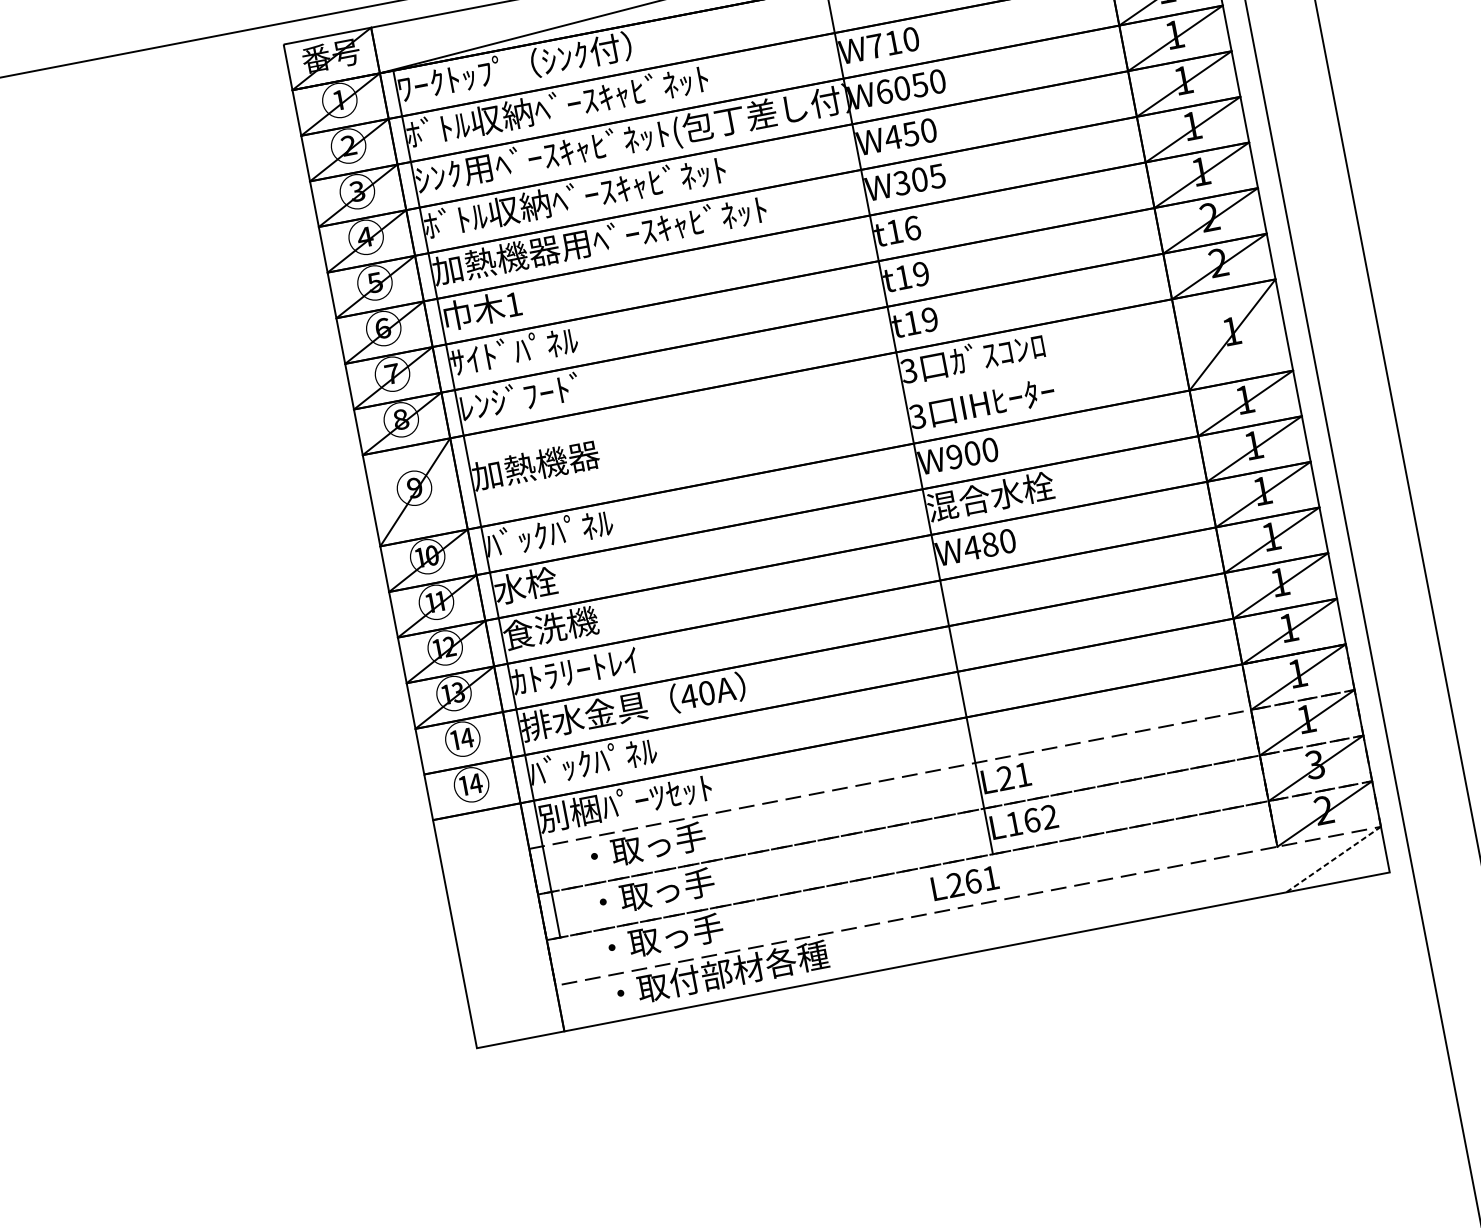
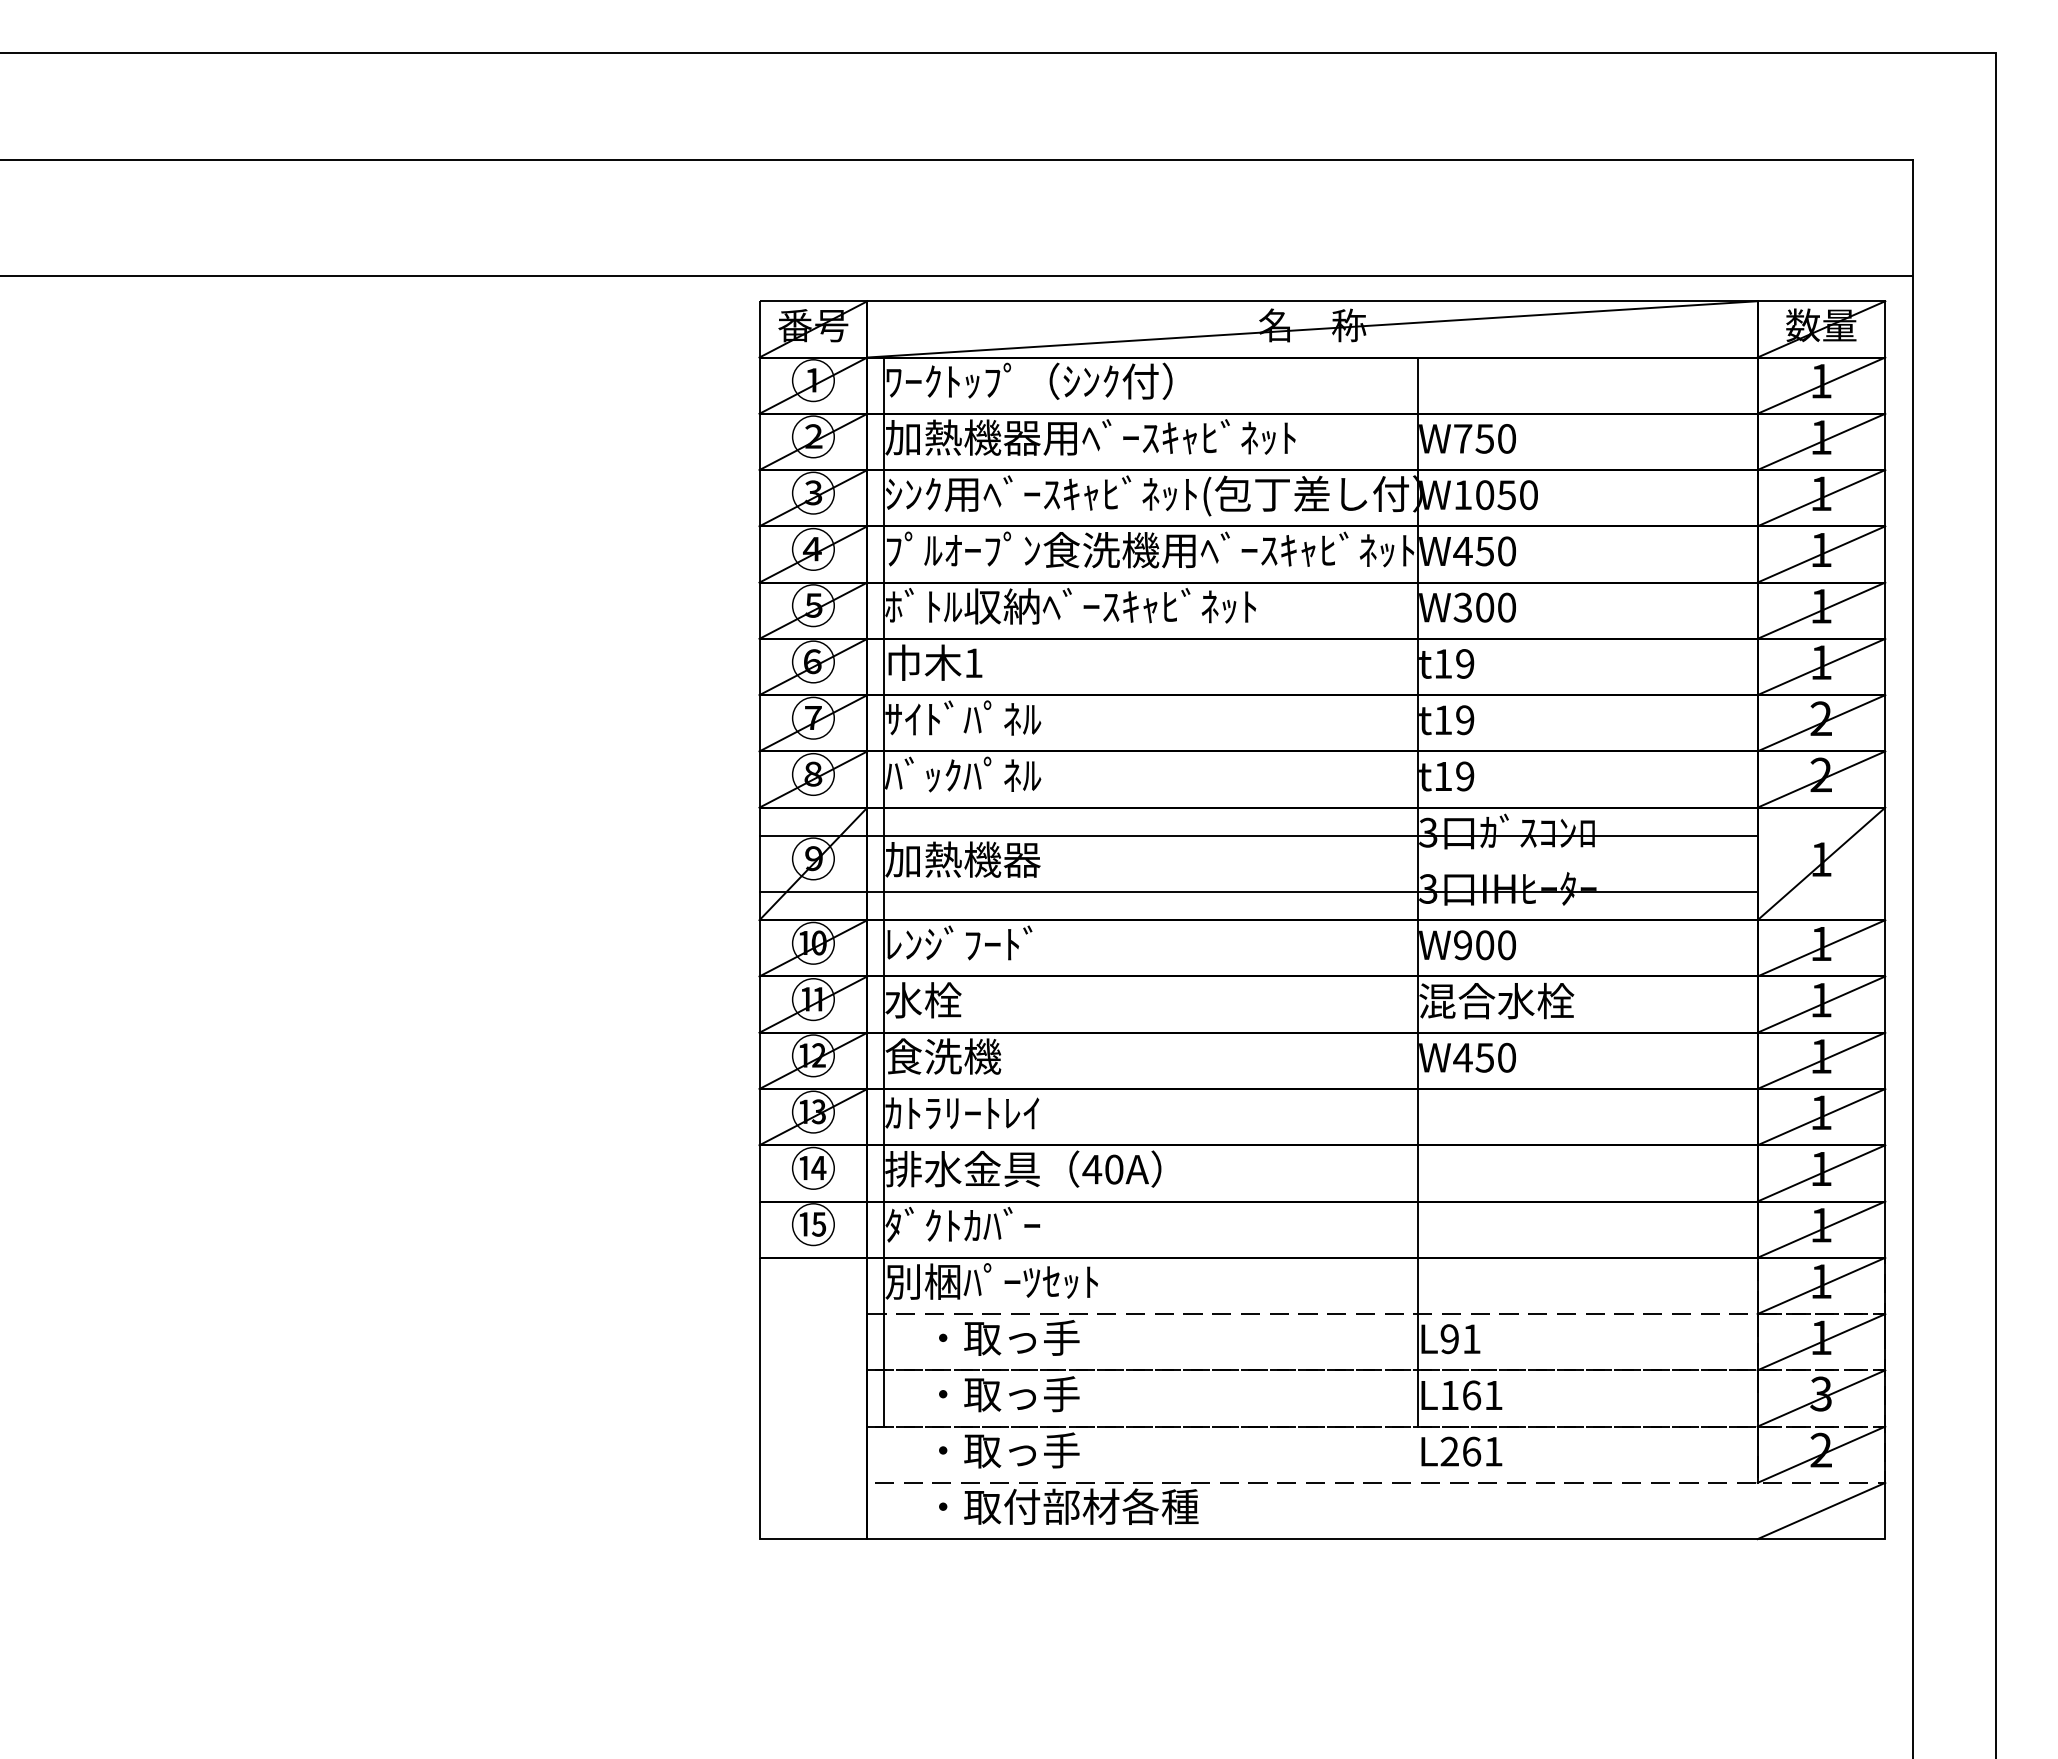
text: (892, 42) -> (1484, 438), W710 -> W750
text: (884, 92) -> (1463, 495), W6050 -> W1050
text: (573, 103) -> (1090, 437), ﾎﾞﾄﾙ収納ﾍﾞｰｽｷｬﾋﾞﾈｯﾄ -> 加熱機器用ﾍﾞｰｽｷｬﾋﾞﾈｯﾄ
text: (937, 176) -> (1506, 607), W305 -> W300
text: (638, 184) -> (1149, 549), ﾎﾞﾄﾙ収納ﾍﾞｰｽｷｬﾋﾞﾈｯﾄ -> ﾌﾟﾙｵｰﾌﾟﾝ食洗機用ﾍﾞｰｽｷｬﾋﾞﾈｯﾄ
text: (912, 228) -> (1465, 663), t16 -> t19
text: (599, 240) -> (1090, 606), 加熱機器用ﾍﾞｰｽｷｬﾋﾞﾈｯﾄ -> ﾎﾞﾄﾙ収納ﾍﾞｰｽｷｬﾋﾞﾈｯﾄ
text: (522, 396) -> (963, 774), ﾚﾝｼﾞﾌｰﾄﾞ -> ﾊﾞｯｸﾊﾟﾈﾙ
line: (771, 399) -> (1258, 835), added
line: (780, 446) -> (1258, 892), added
text: (549, 533) -> (963, 943), ﾊﾞｯｸﾊﾟﾈﾙ -> ﾚﾝｼﾞﾌｰﾄﾞ
text: (989, 544) -> (1484, 1057), W480 -> W450
text: (593, 761) -> (963, 1224), ﾊﾞｯｸﾊﾟﾈﾙ -> ﾀﾞｸﾄｶﾊﾞｰ
text: (1005, 778) -> (1449, 1339), L21 -> L91
text: (475, 783) -> (818, 1224), ⑭ -> ⑮
text: (1049, 816) -> (1493, 1394), L162 -> L161
line: (1333, 860) -> (1821, 1511), dashed -> solid
text: (964, 883) -> (1461, 1451), moved

